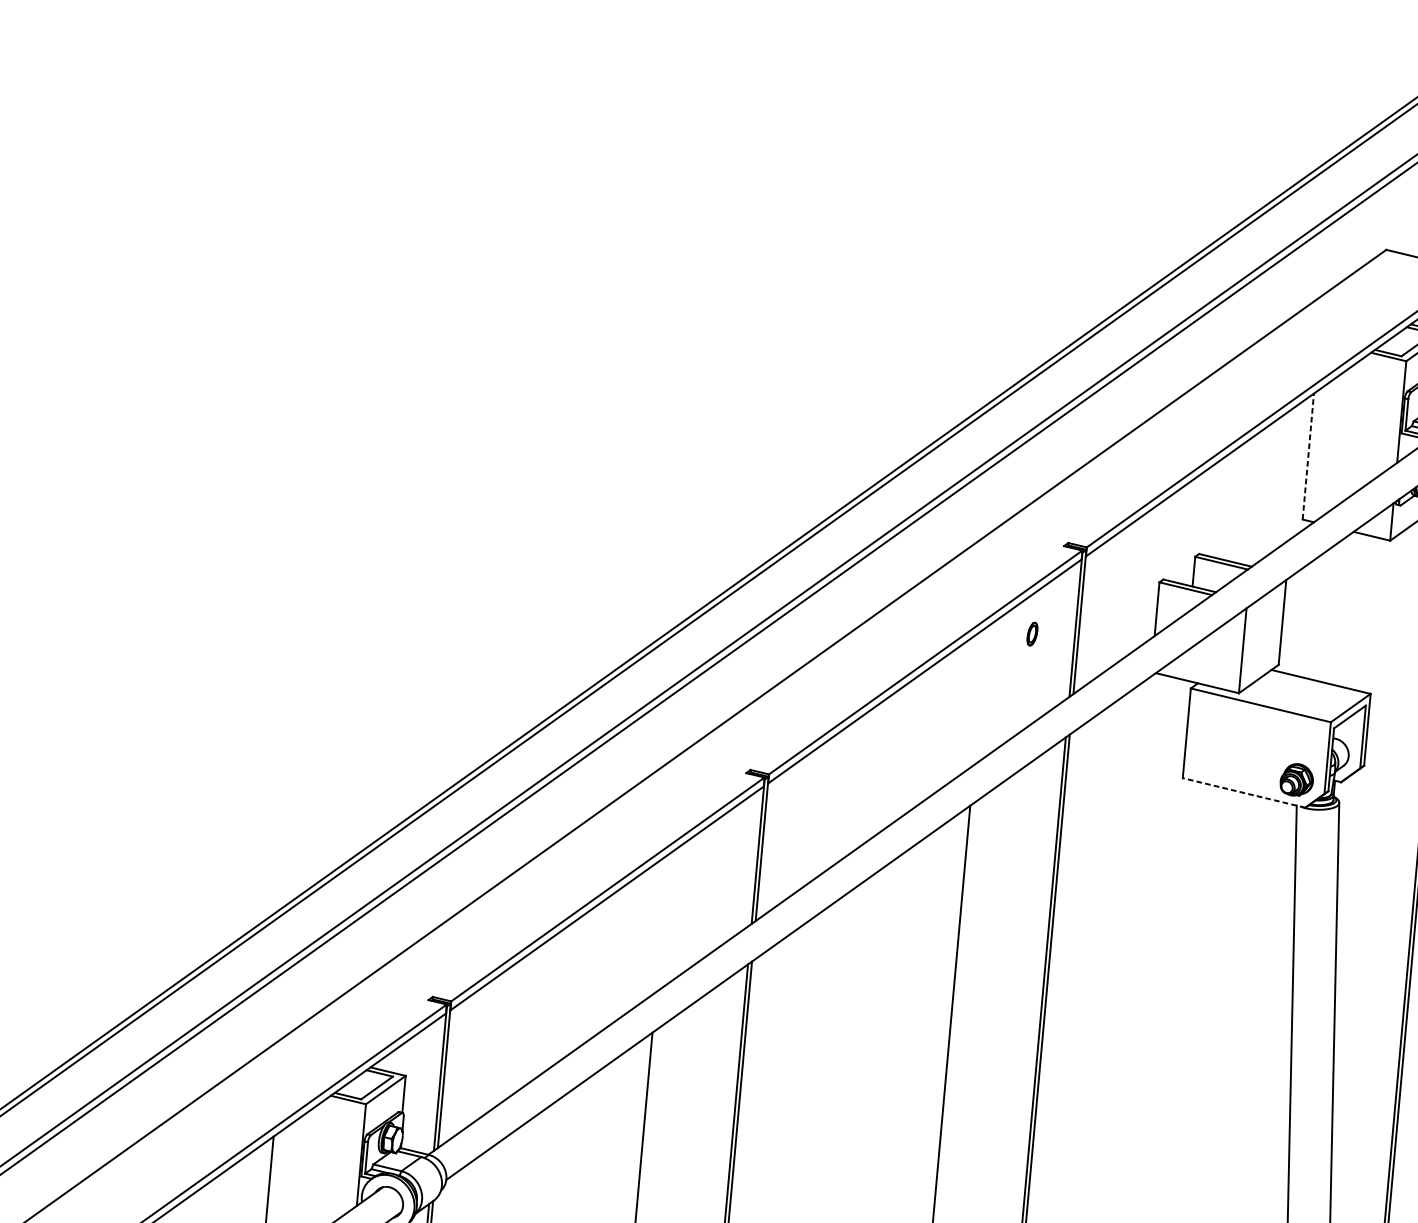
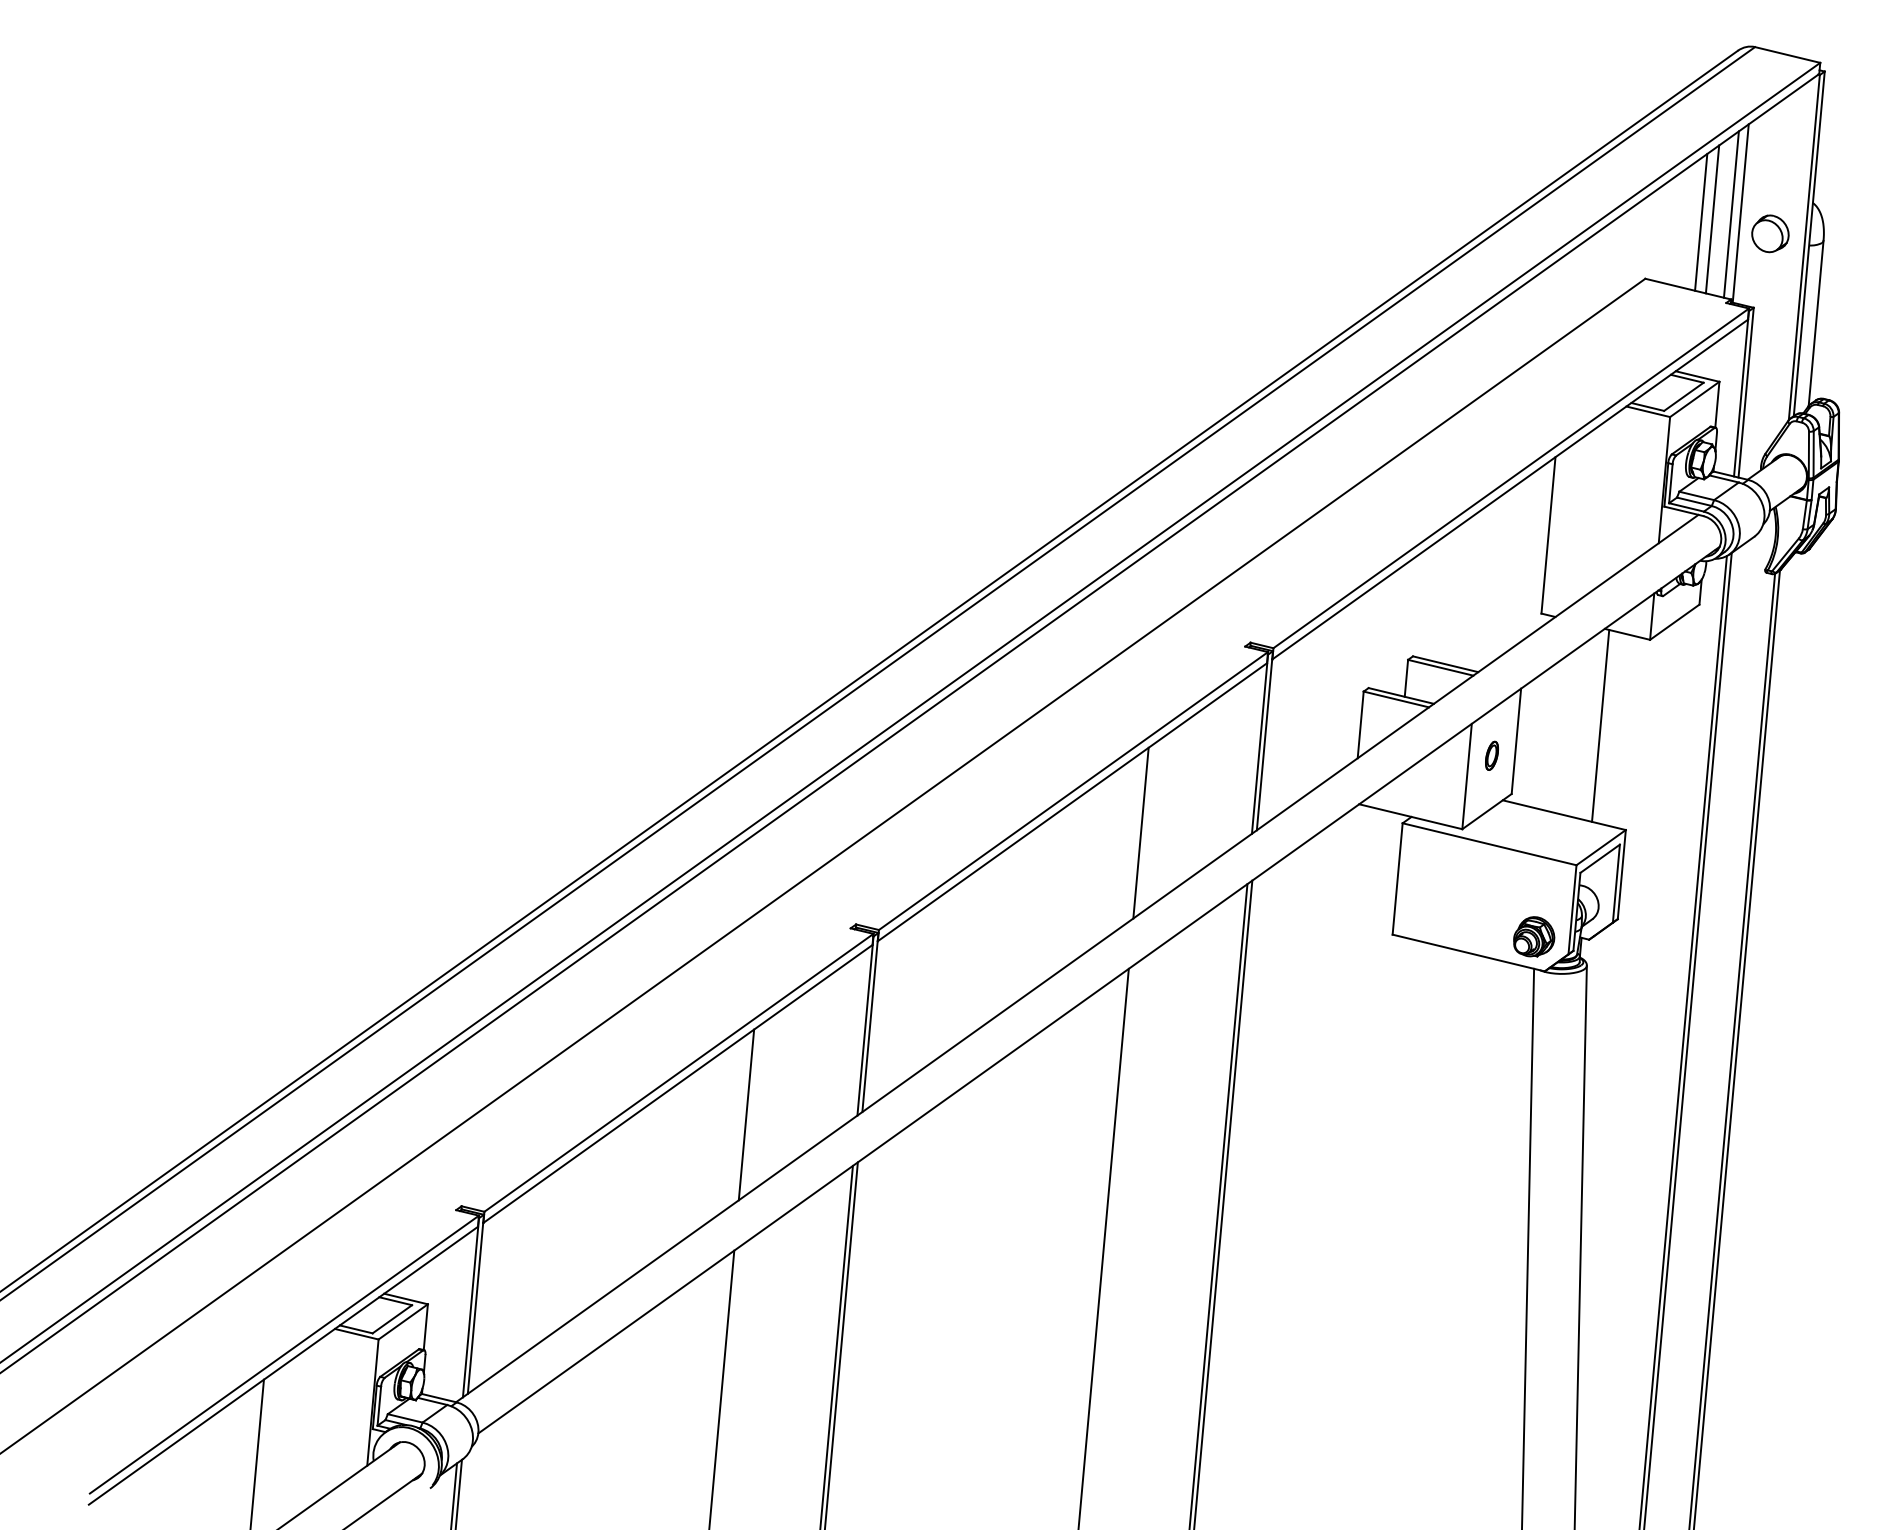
line: (1308, 456) -> (1548, 535), dashed -> solid
line: (1350, 609) -> (1600, 725), added
part: (1032, 633) -> (1491, 755), moved
line: (979, 695) -> (1140, 832), added
line: (1243, 792) -> (1468, 952), dashed -> solid
line: (662, 923) -> (746, 1114), added

